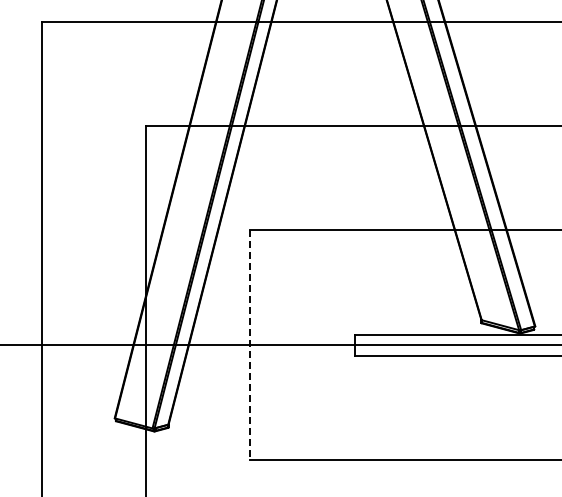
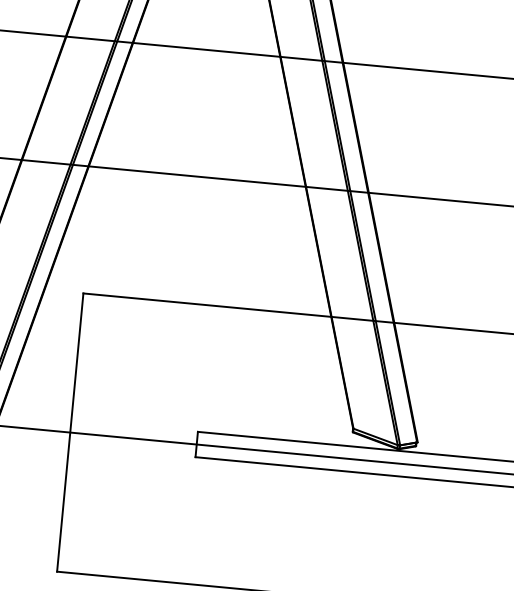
line: (250, 345) -> (70, 432), dashed -> solid

